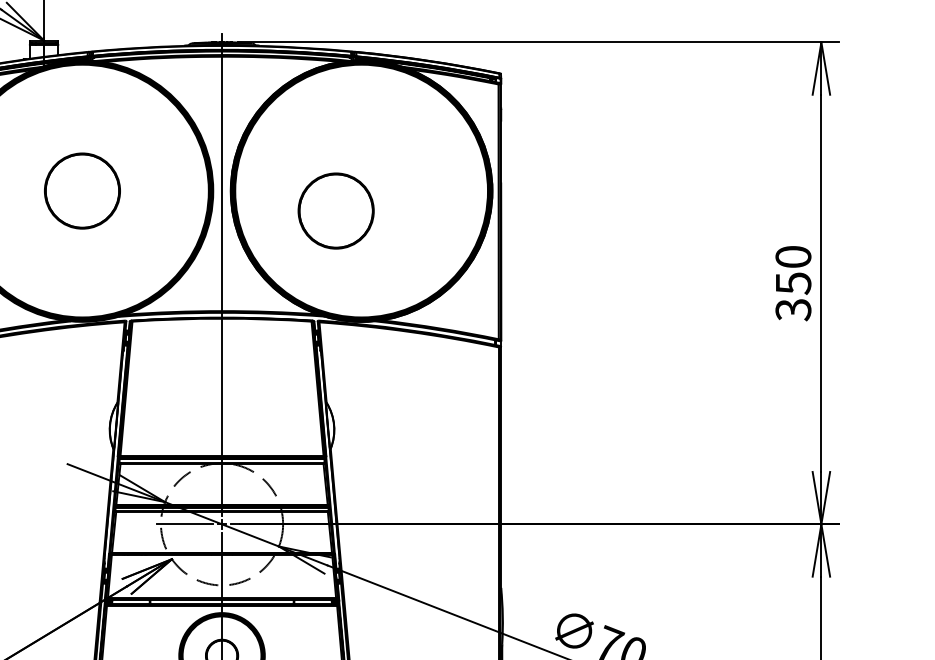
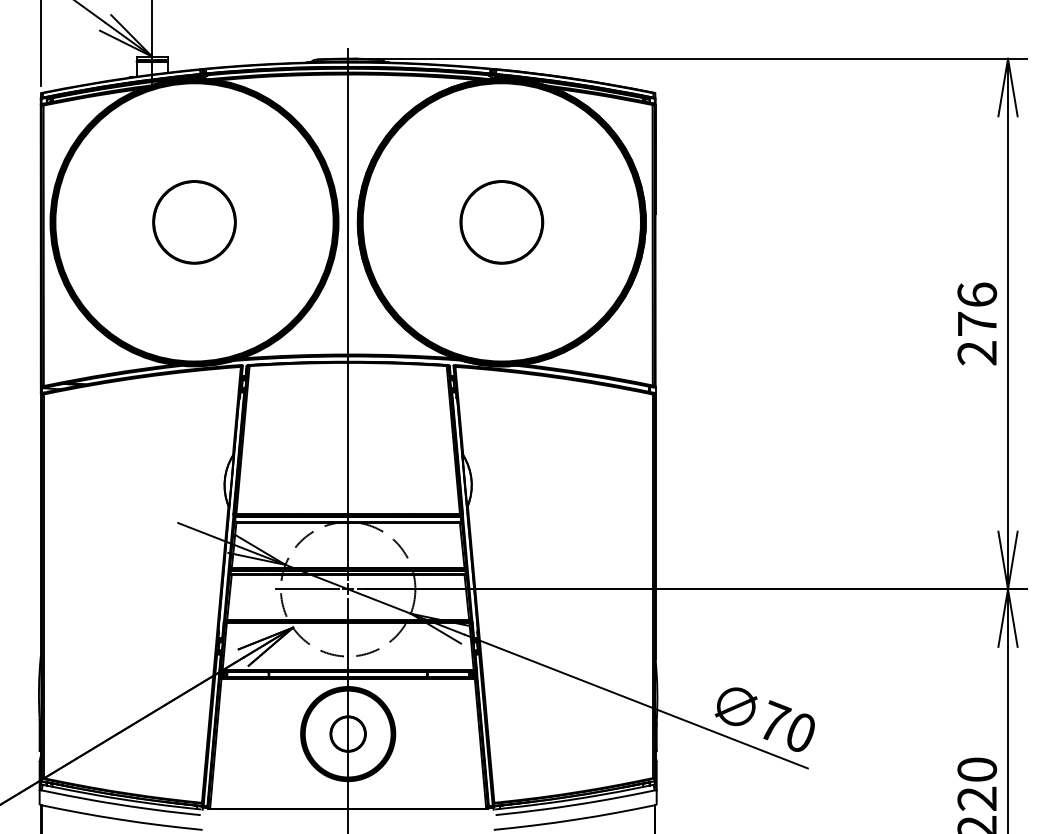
part: (335, 211) -> (501, 222), moved
text: (793, 282) -> (977, 323), 350 -> 276

